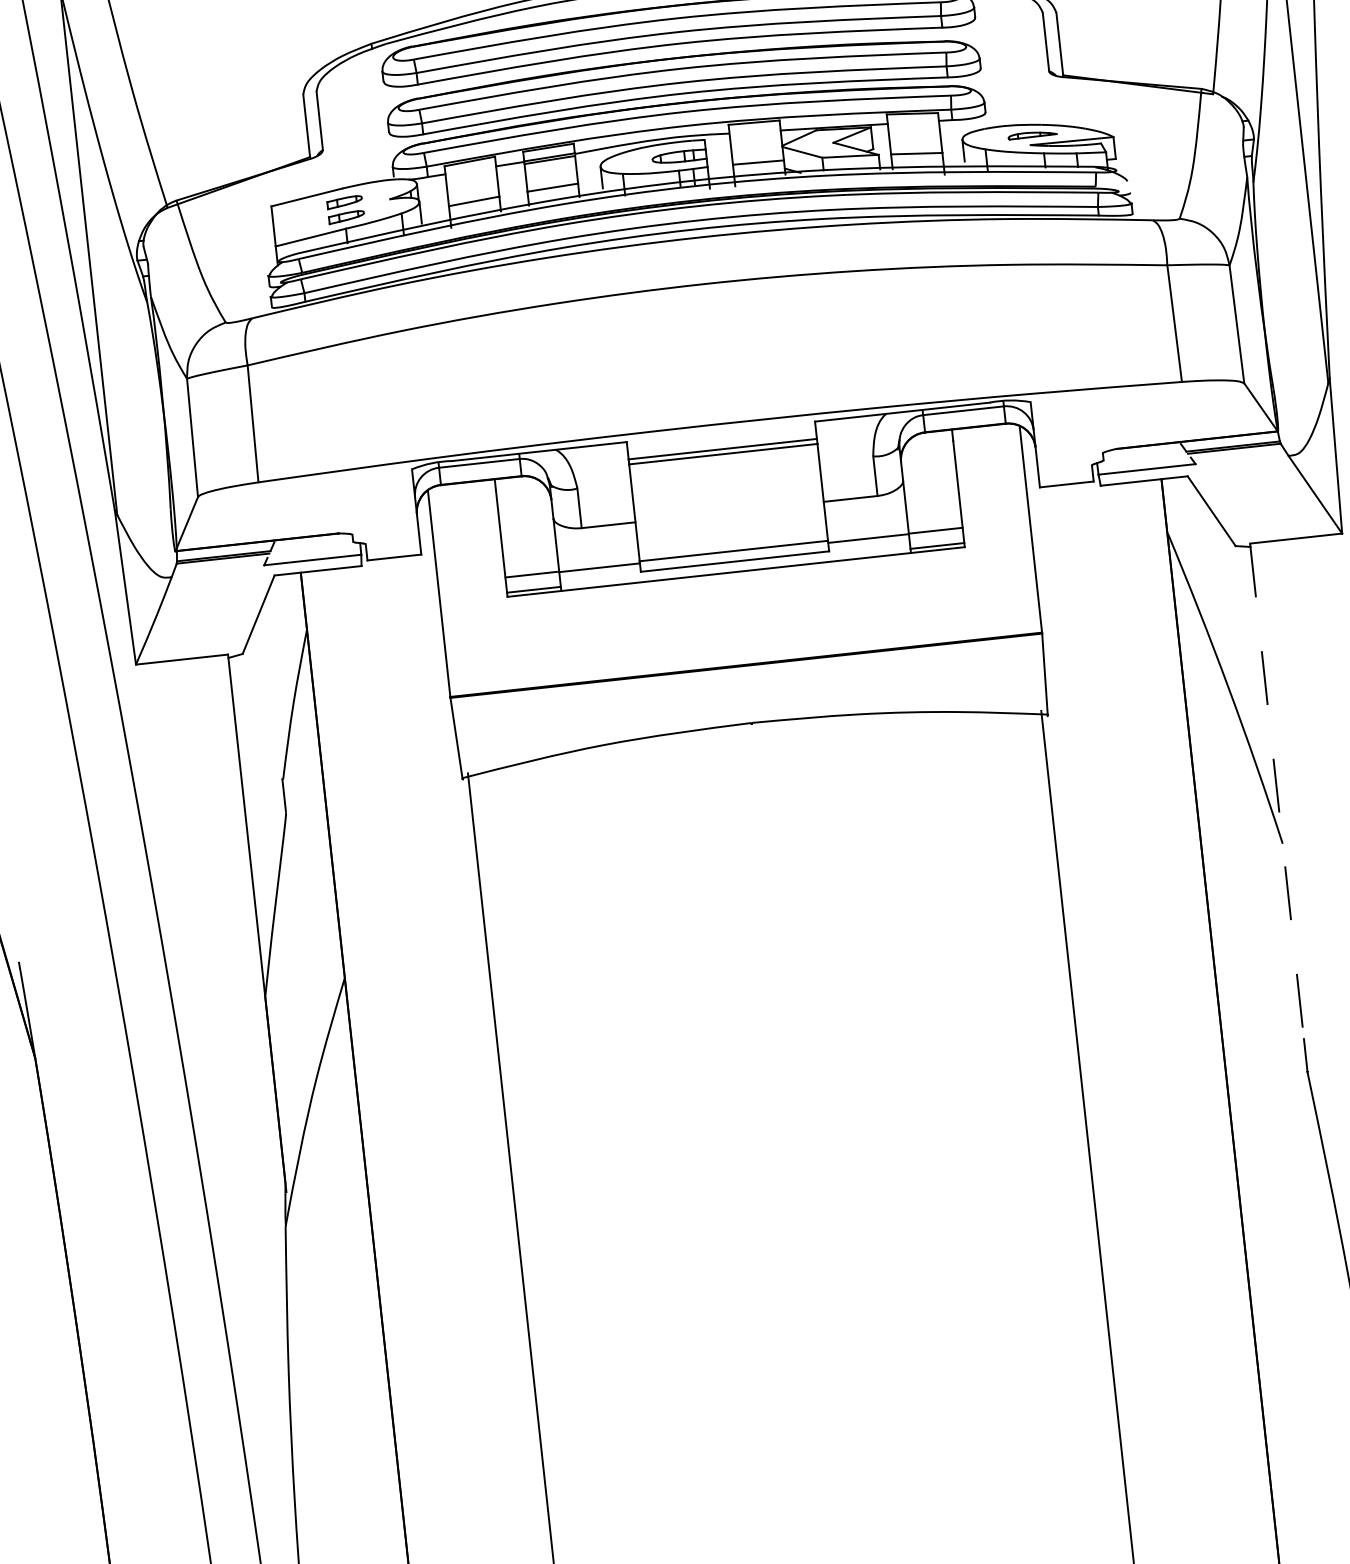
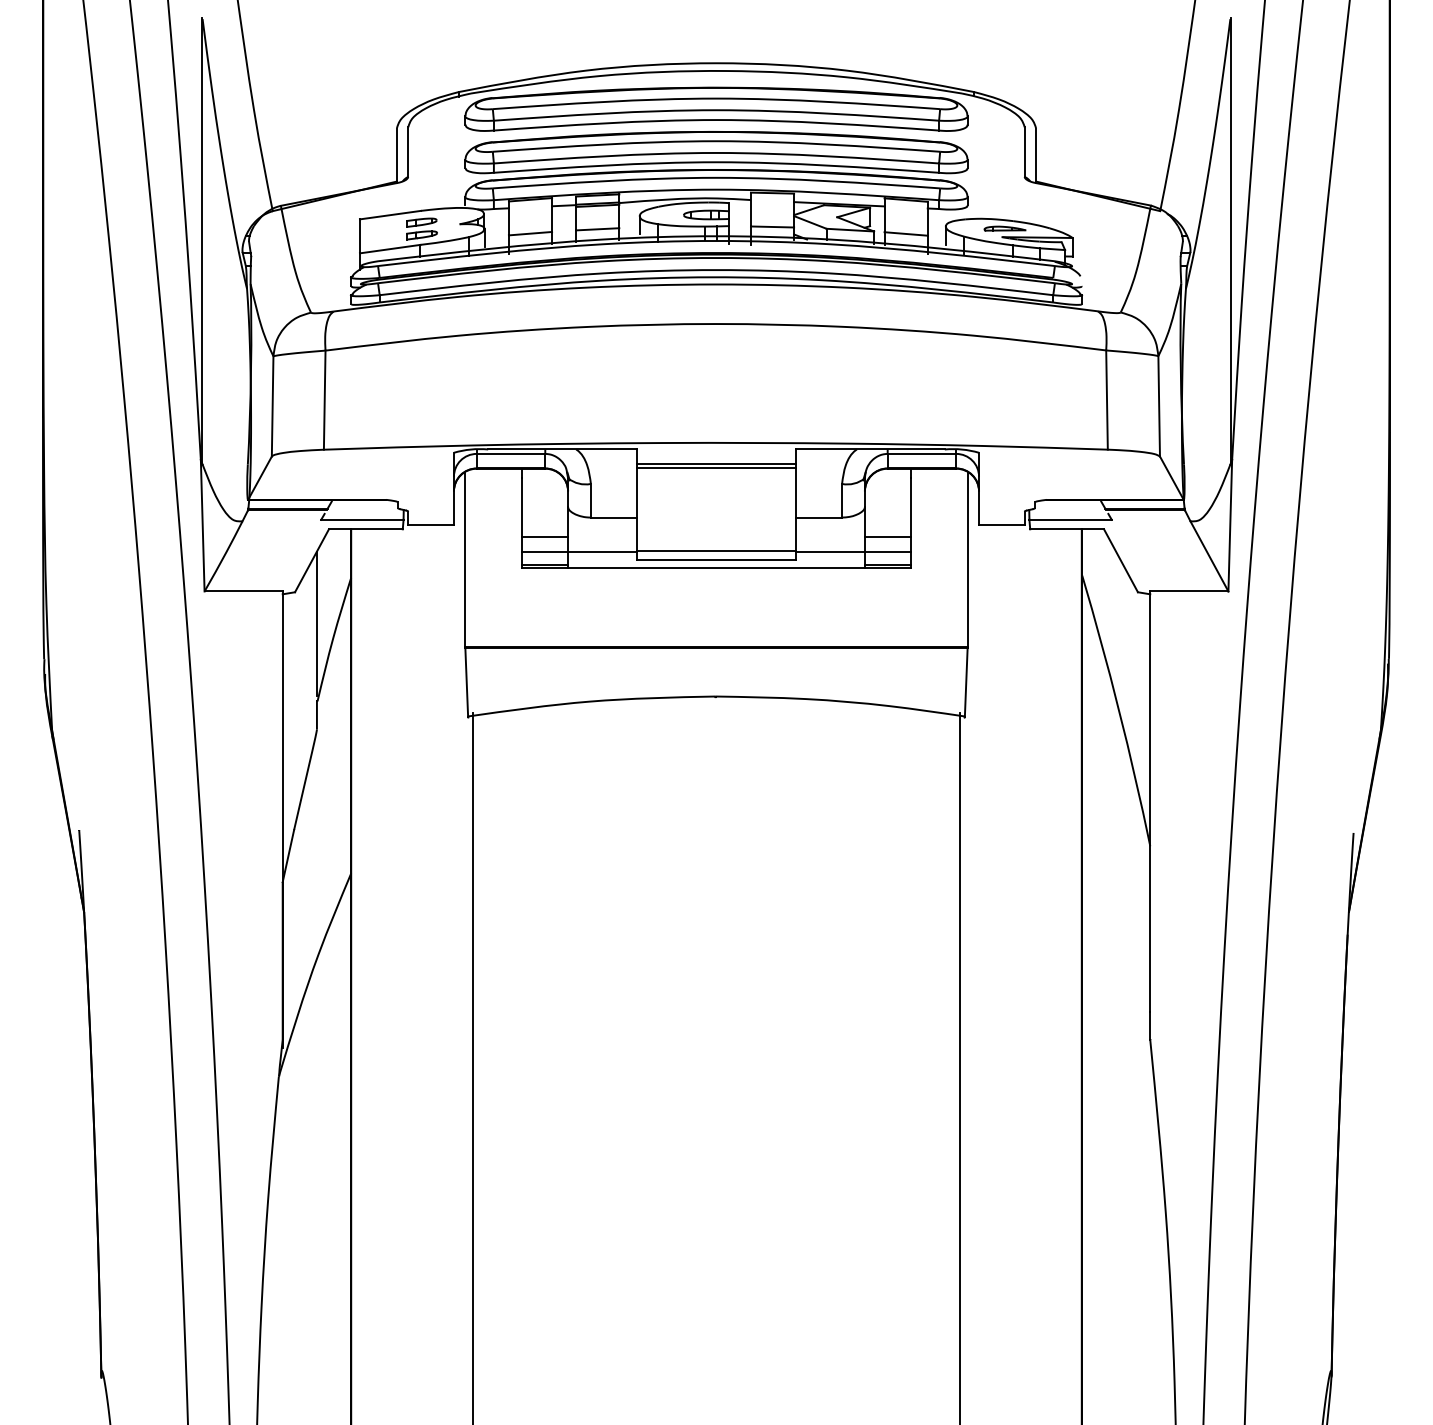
line: (933, 512) -> (887, 536), added
line: (530, 556) -> (545, 536), added
line: (271, 688) -> (316, 623), added
line: (1277, 792) -> (1150, 802), dashed -> solid

